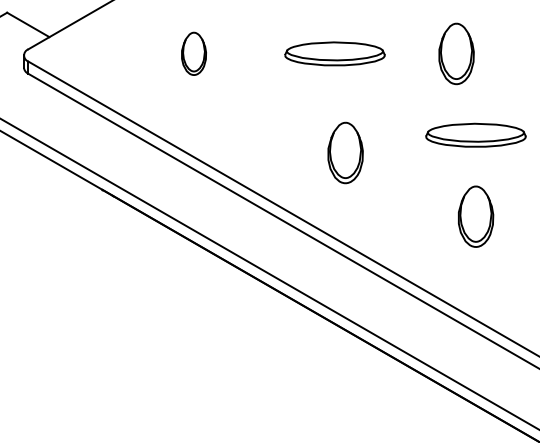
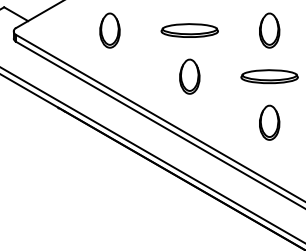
part: (193, 53) -> (109, 30), size x1.43
part: (456, 53) -> (269, 30), moved
part: (345, 152) -> (189, 76), moved

